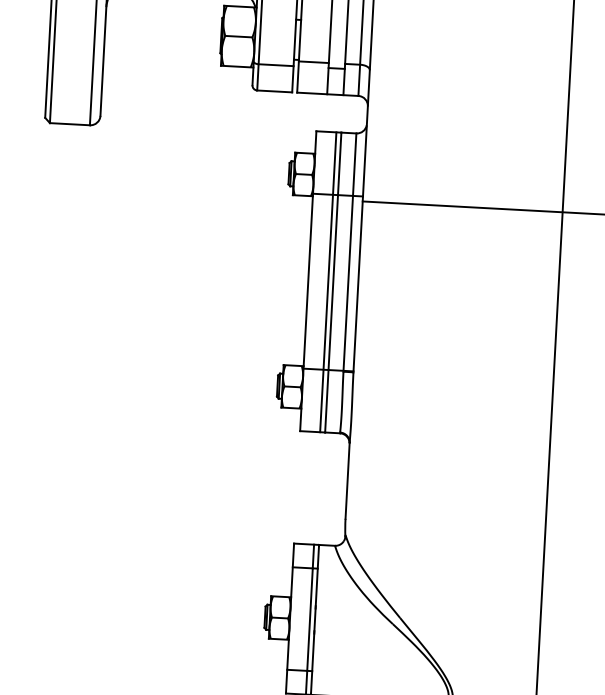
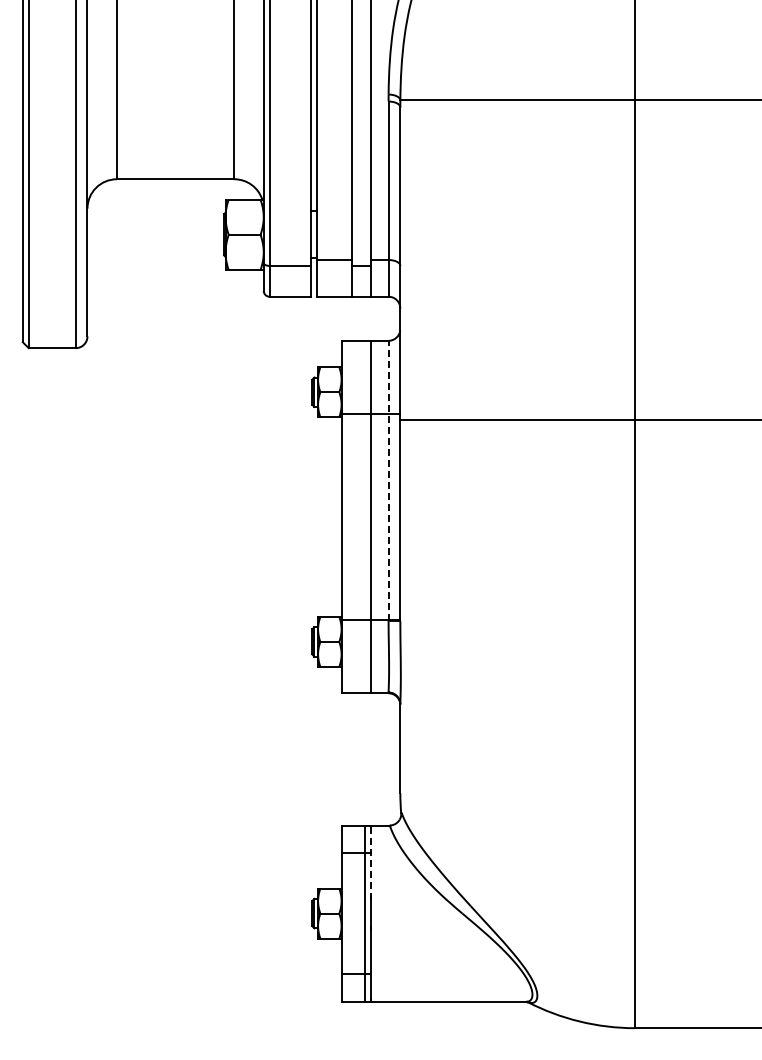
line: (349, 252) -> (388, 480), solid -> dashed
line: (328, 281) -> (365, 516), removed
line: (316, 576) -> (370, 862), solid -> dashed

